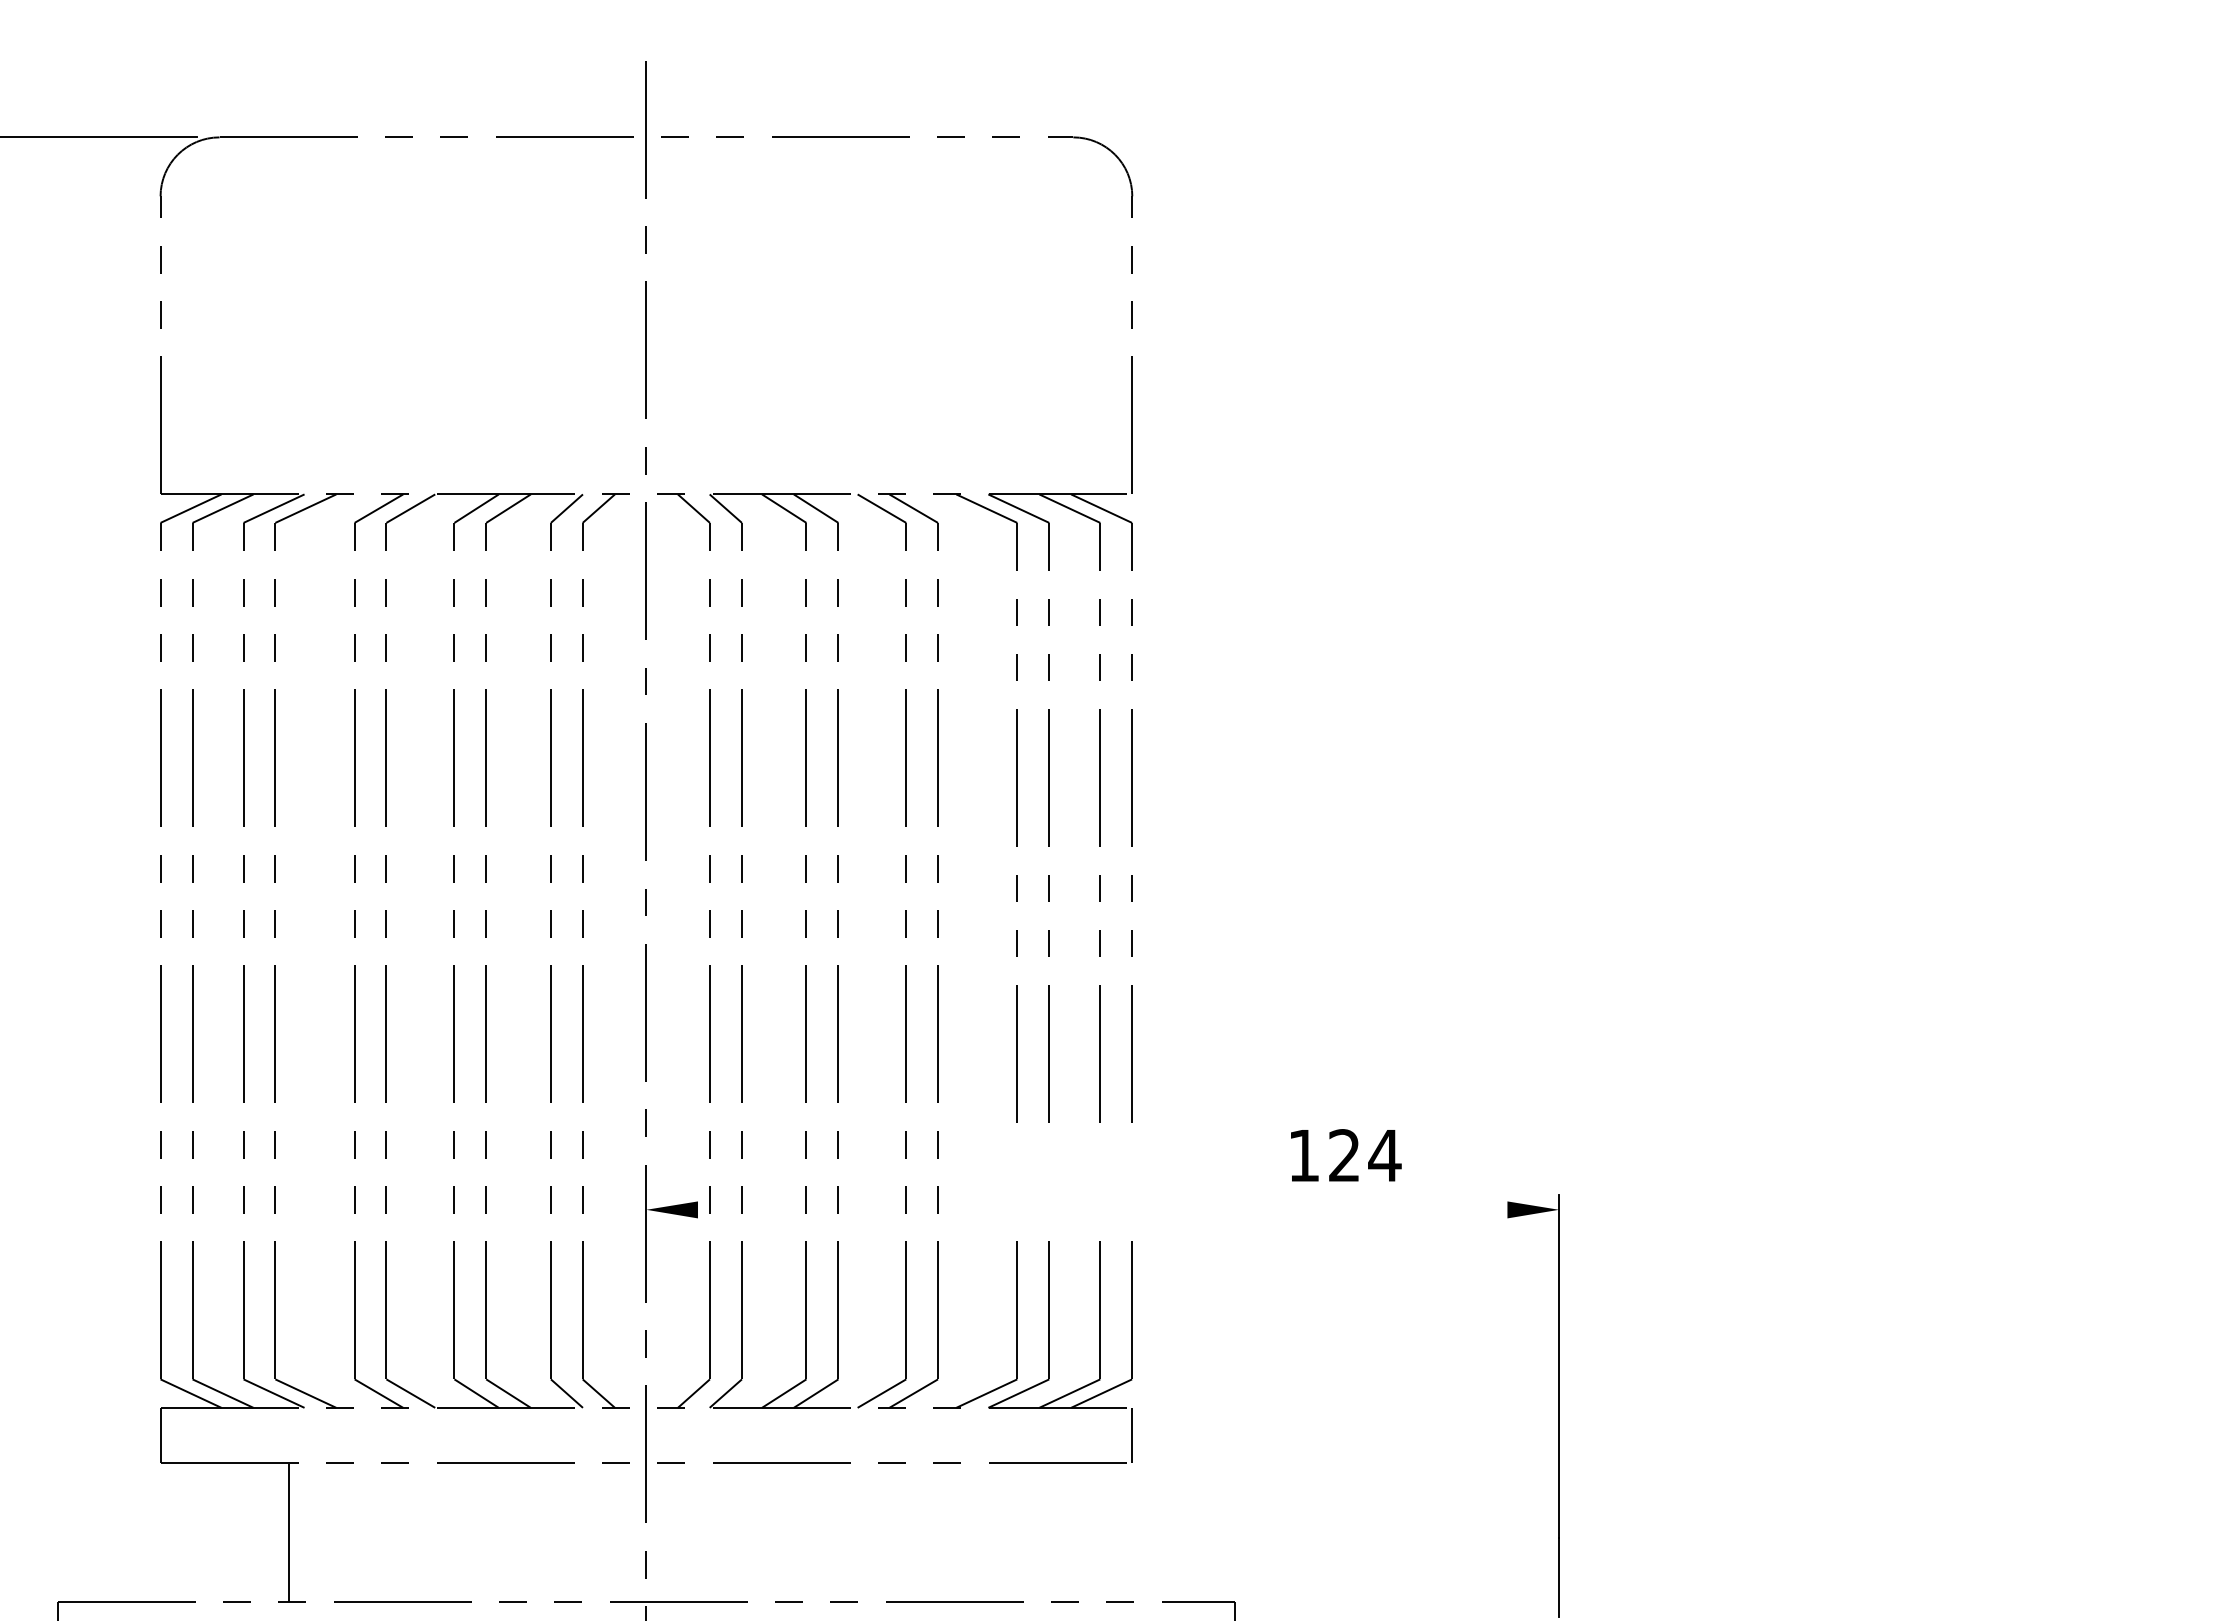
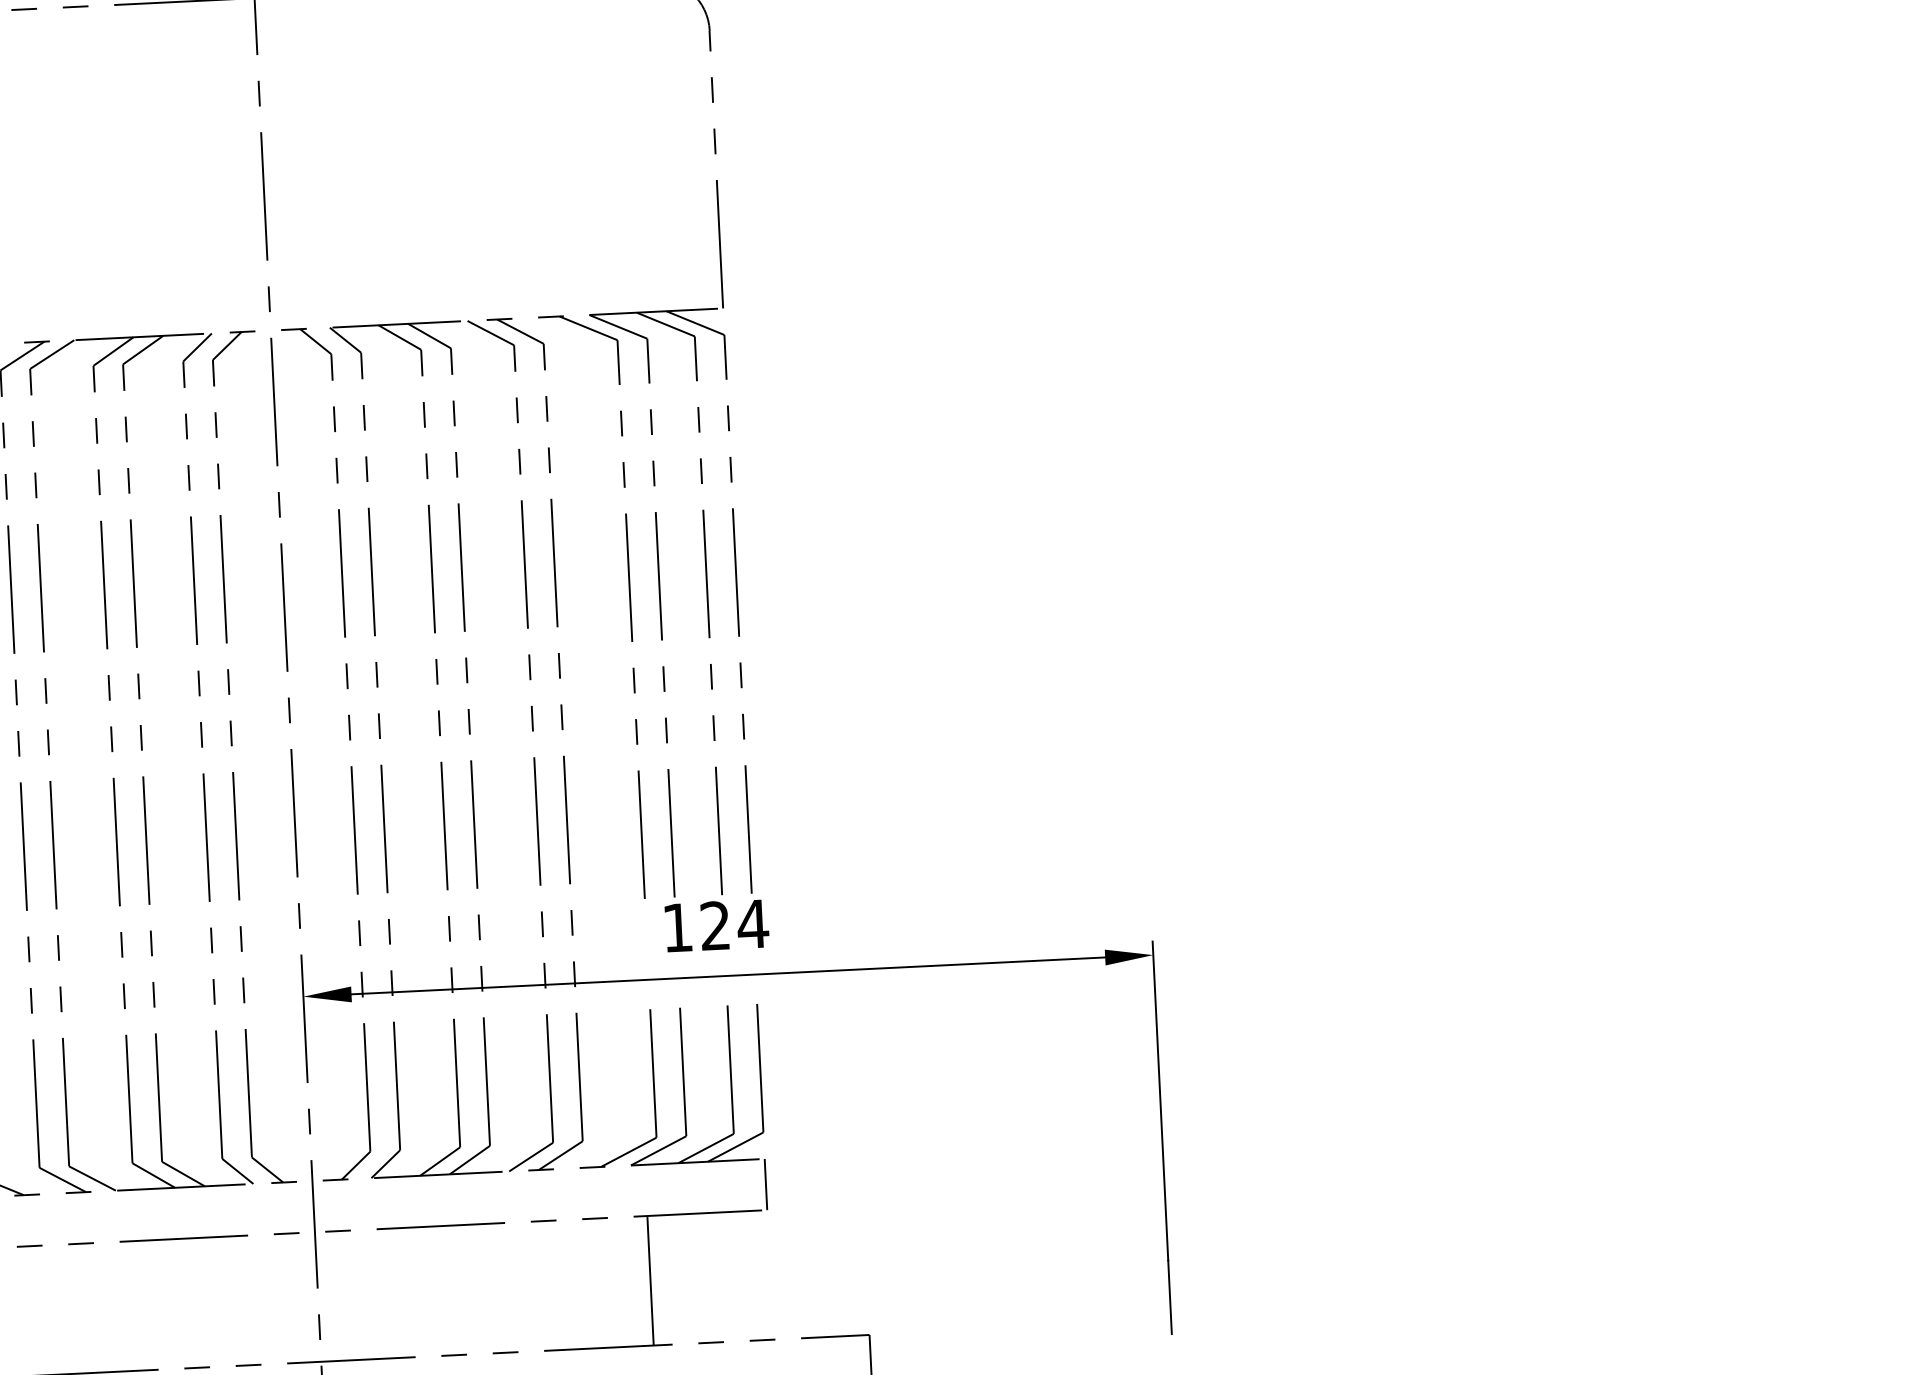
text: (1346, 1155) -> (717, 925), moved
line: (1098, 1209) -> (724, 975), added
line: (1003, 1531) -> (650, 1279), added

